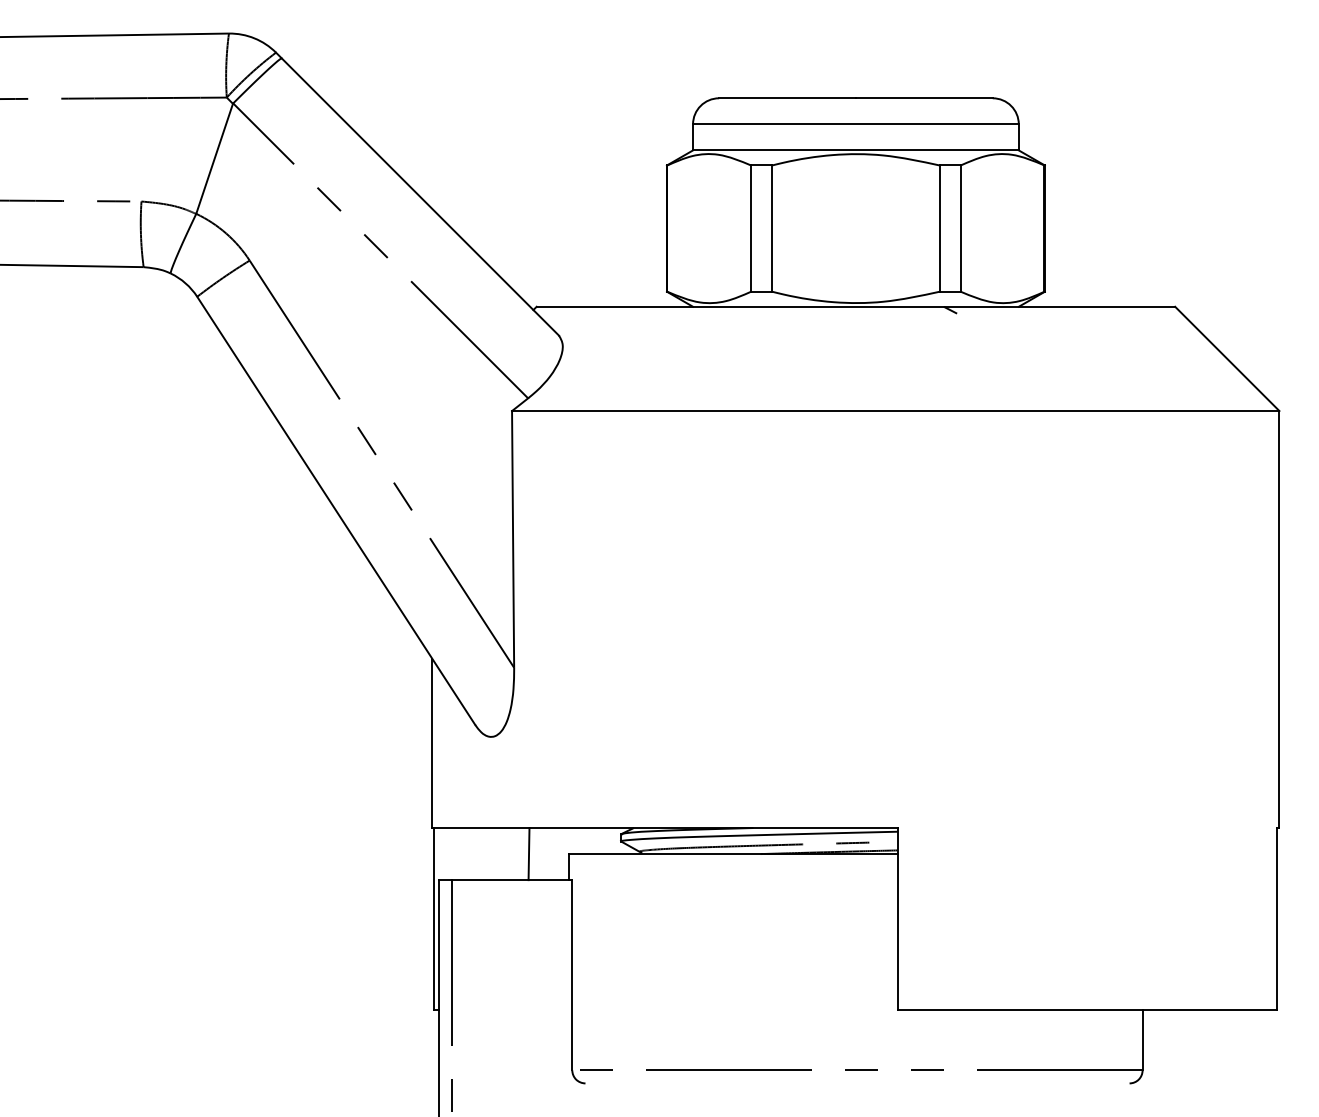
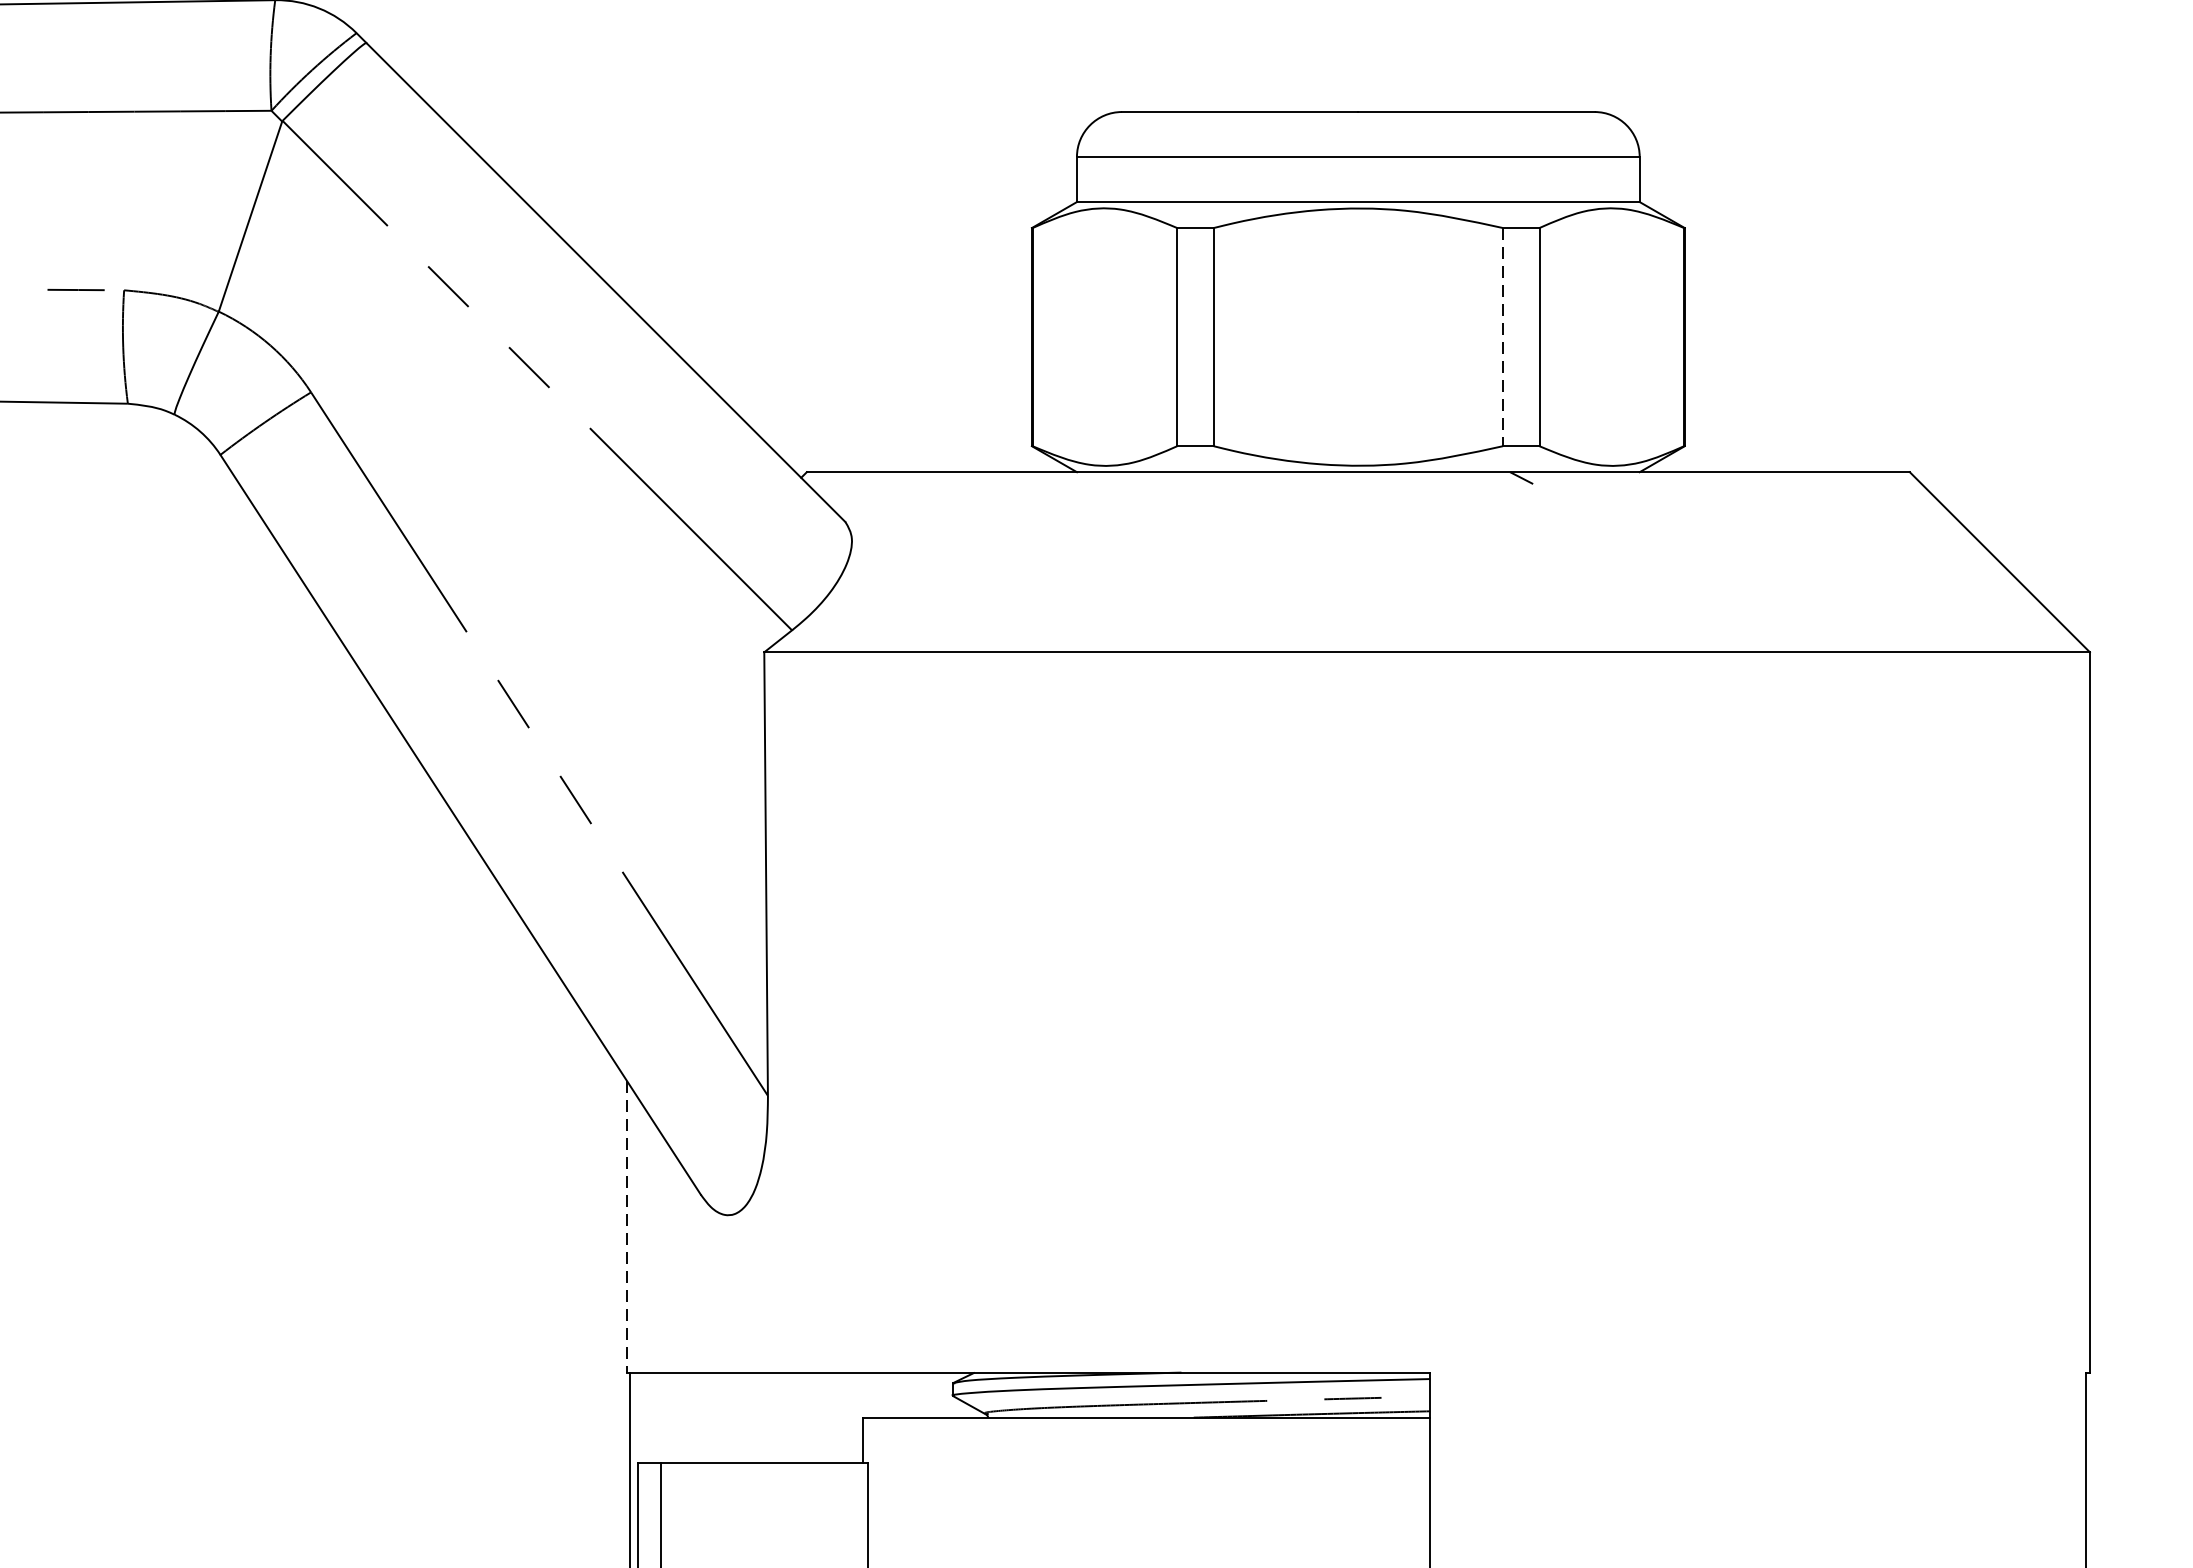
line: (939, 229) -> (1502, 338), solid -> dashed
line: (432, 743) -> (626, 1226), solid -> dashed
line: (528, 854) -> (792, 1418), removed

